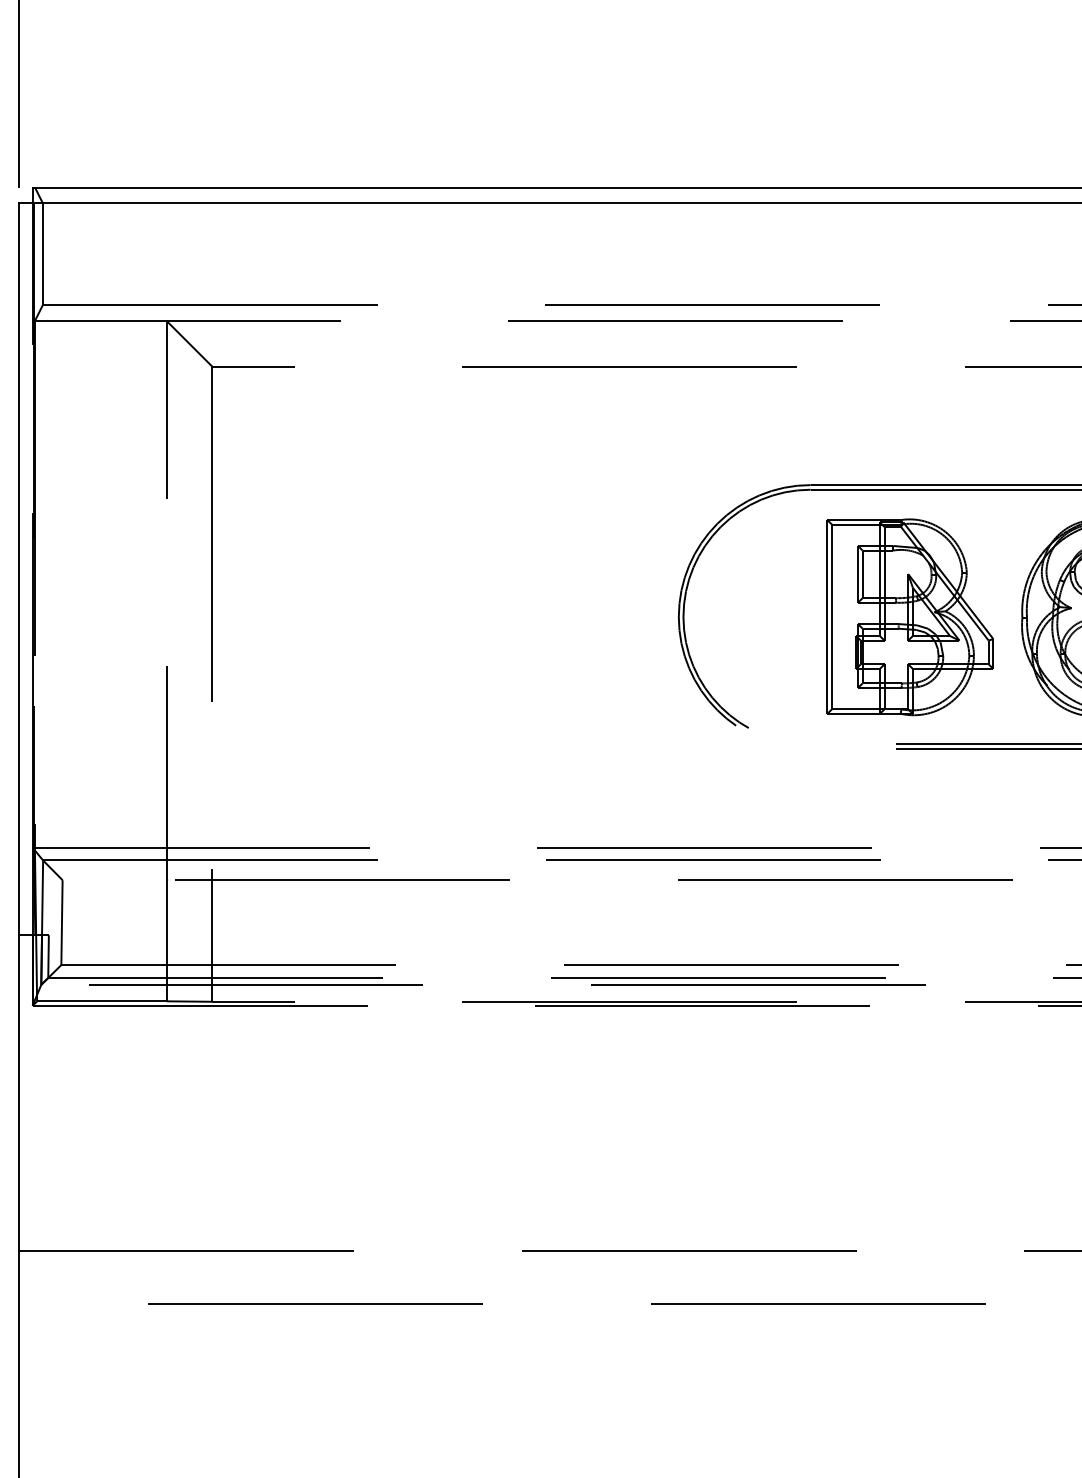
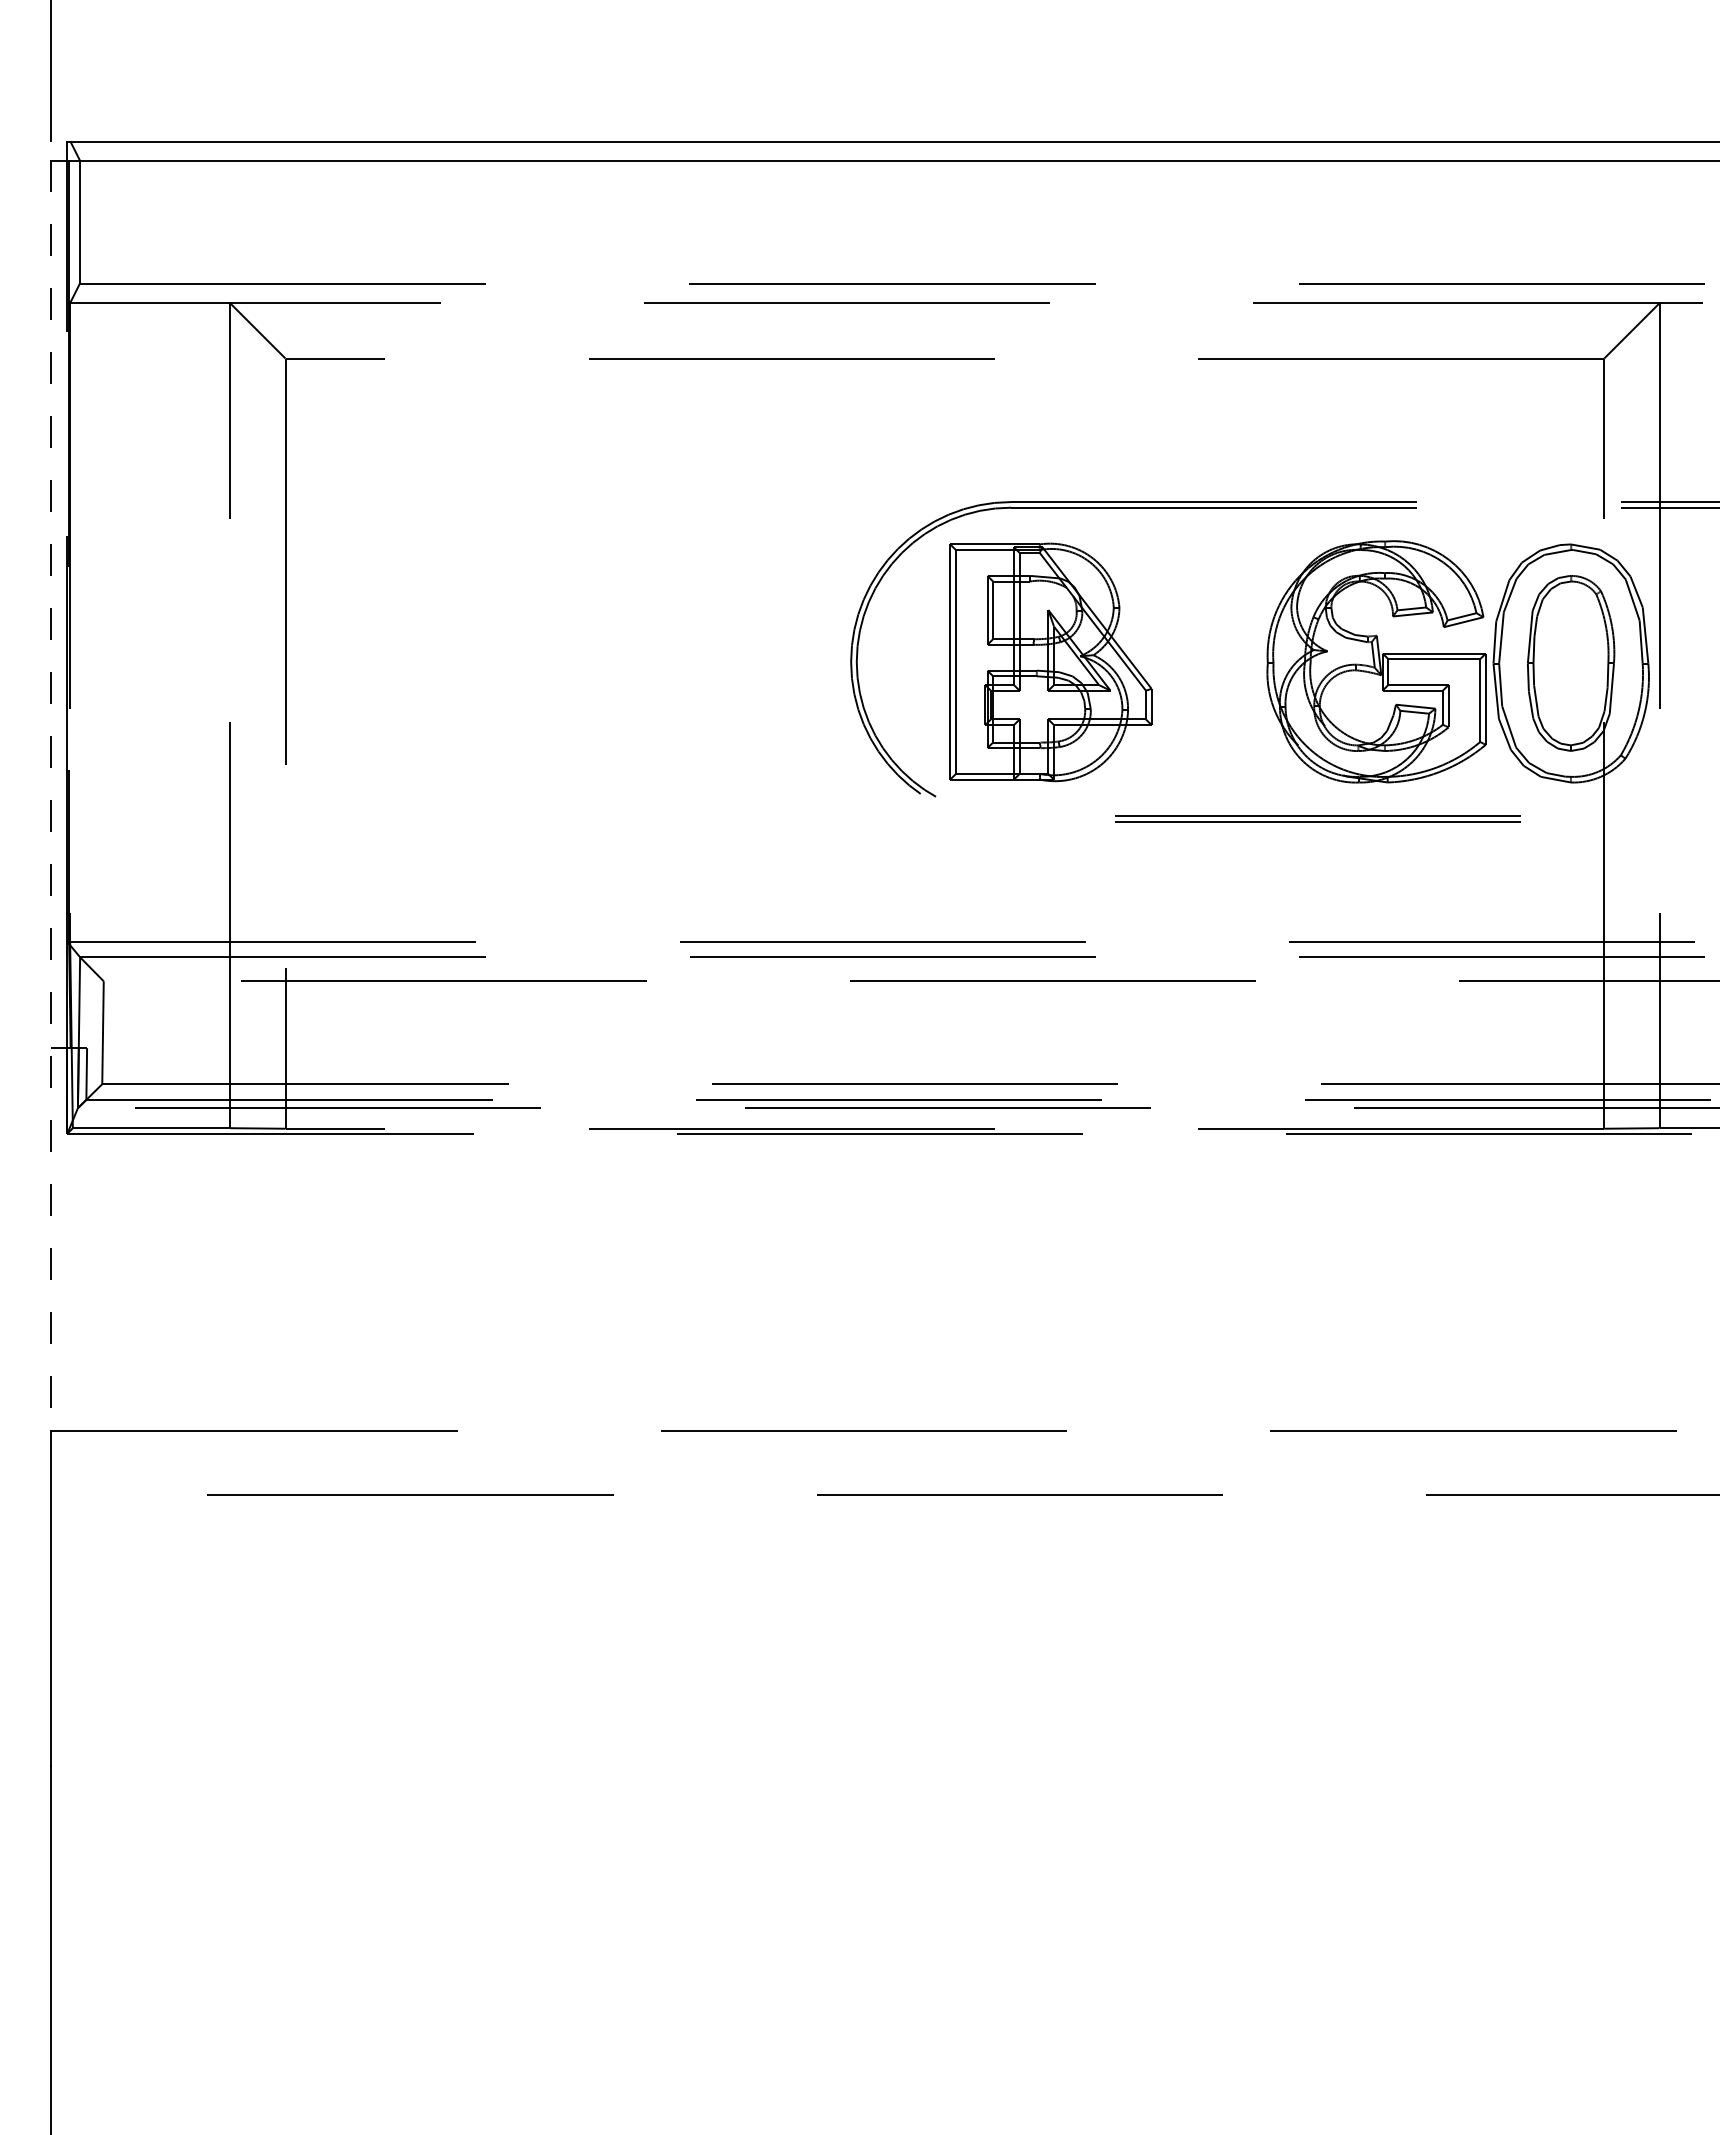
part: (909, 617) -> (1050, 662), moved
line: (19, 727) -> (51, 796), solid -> dashed

